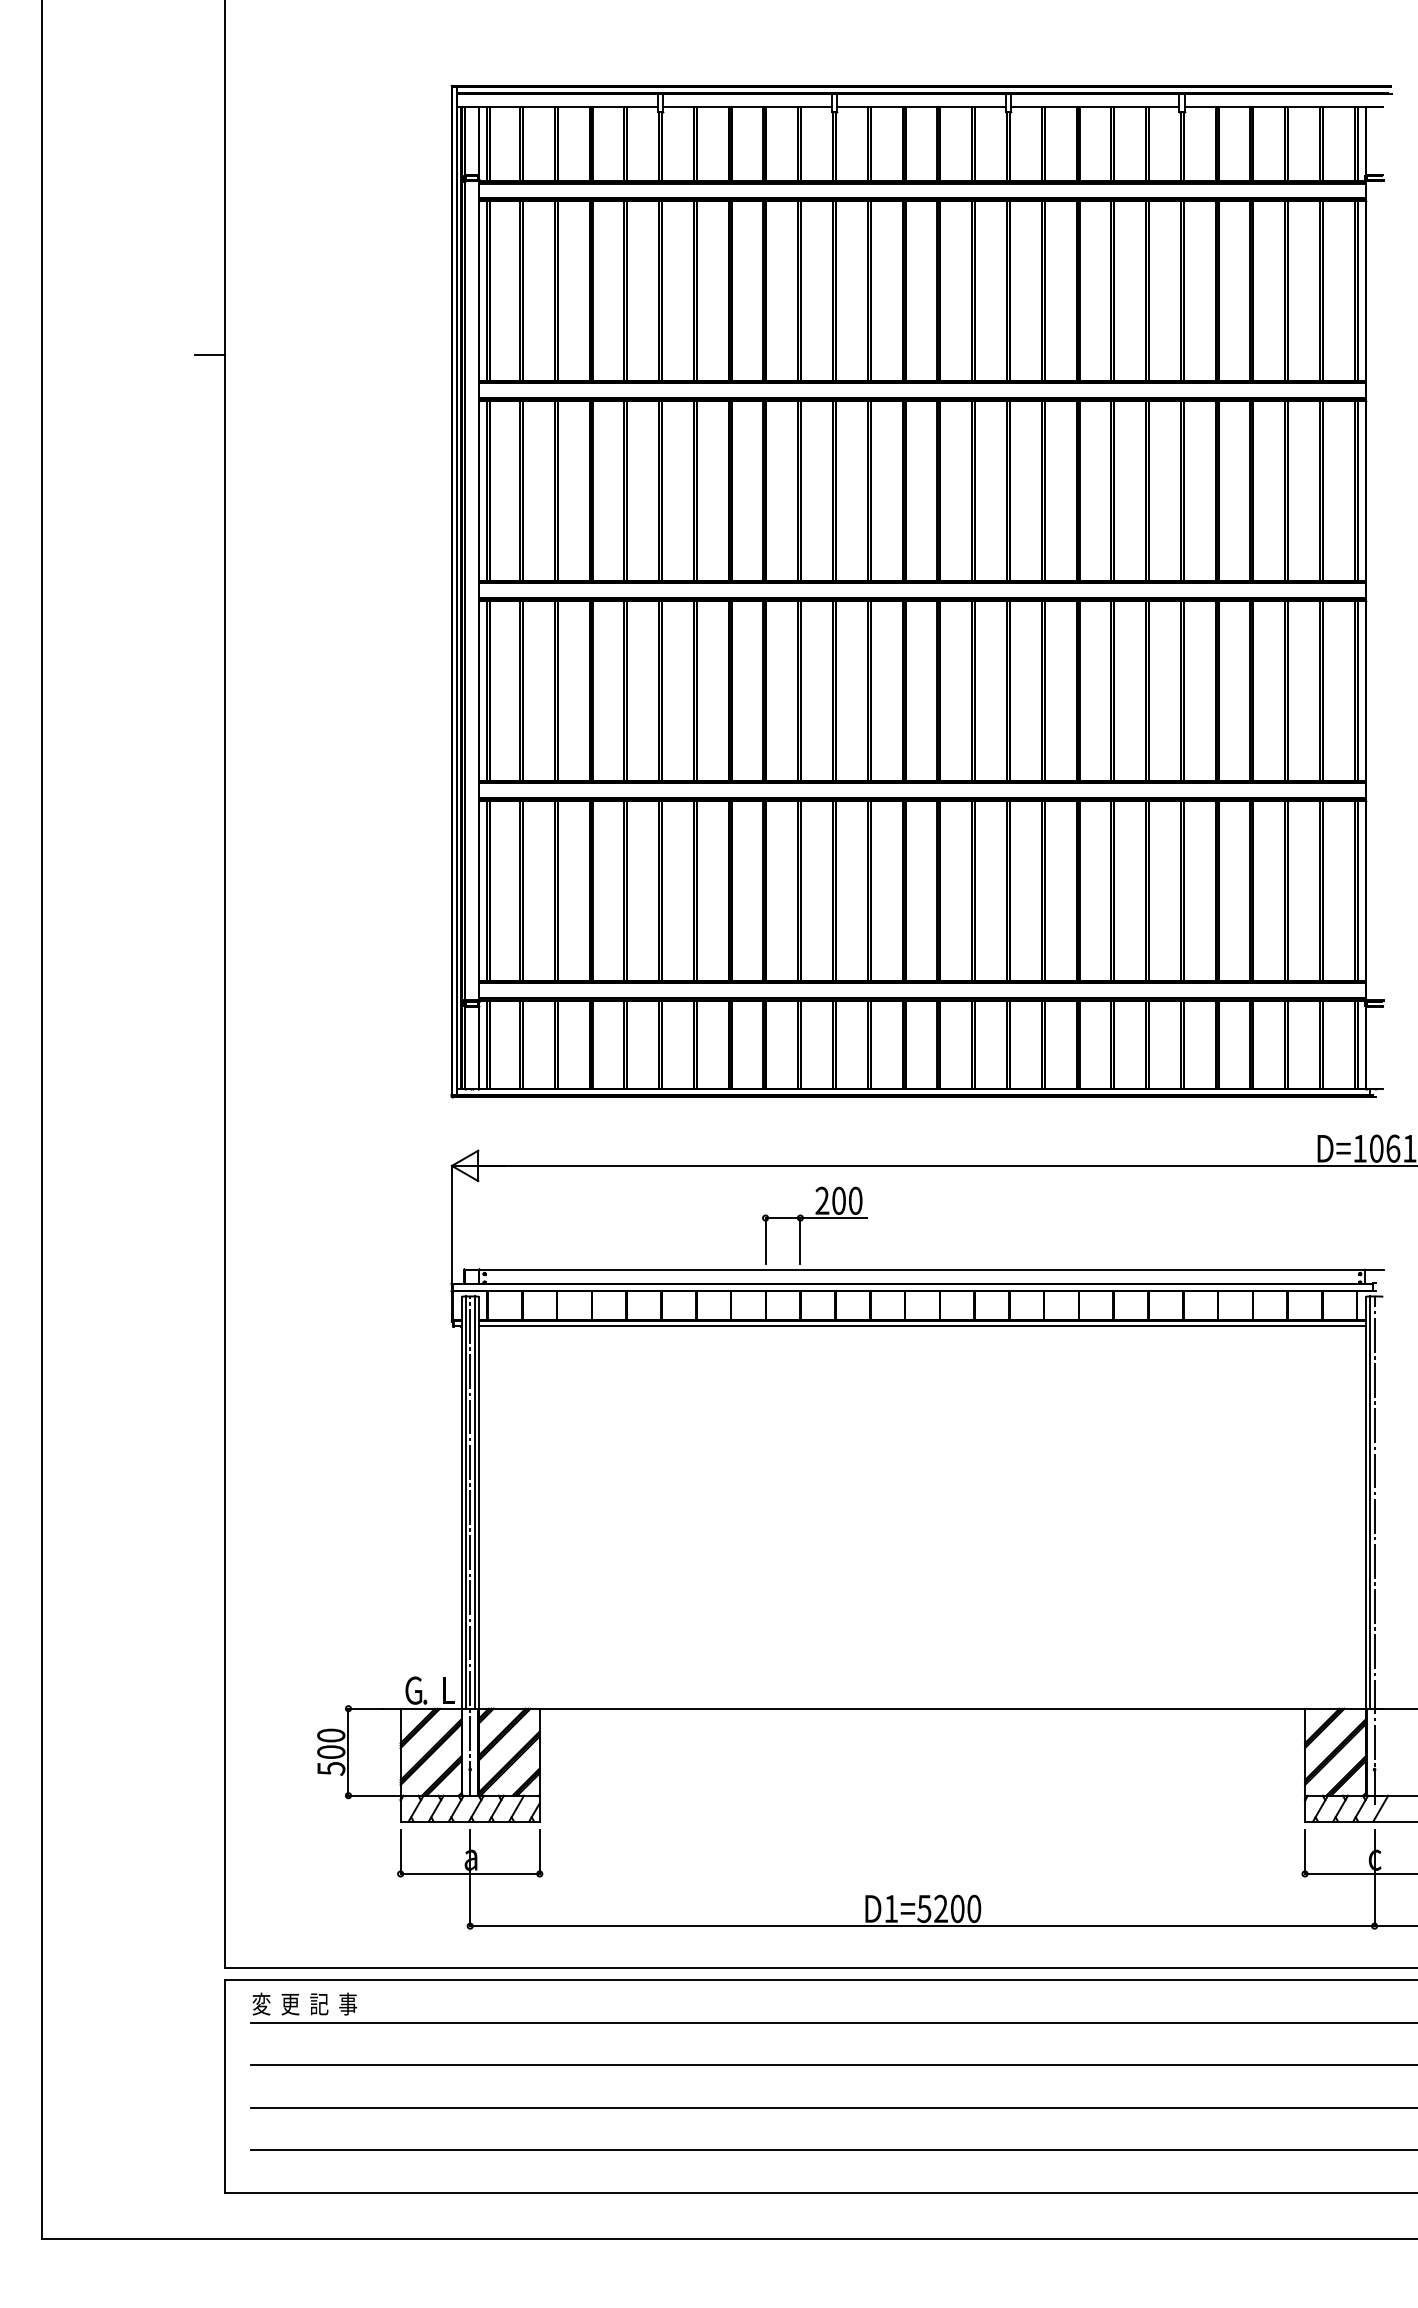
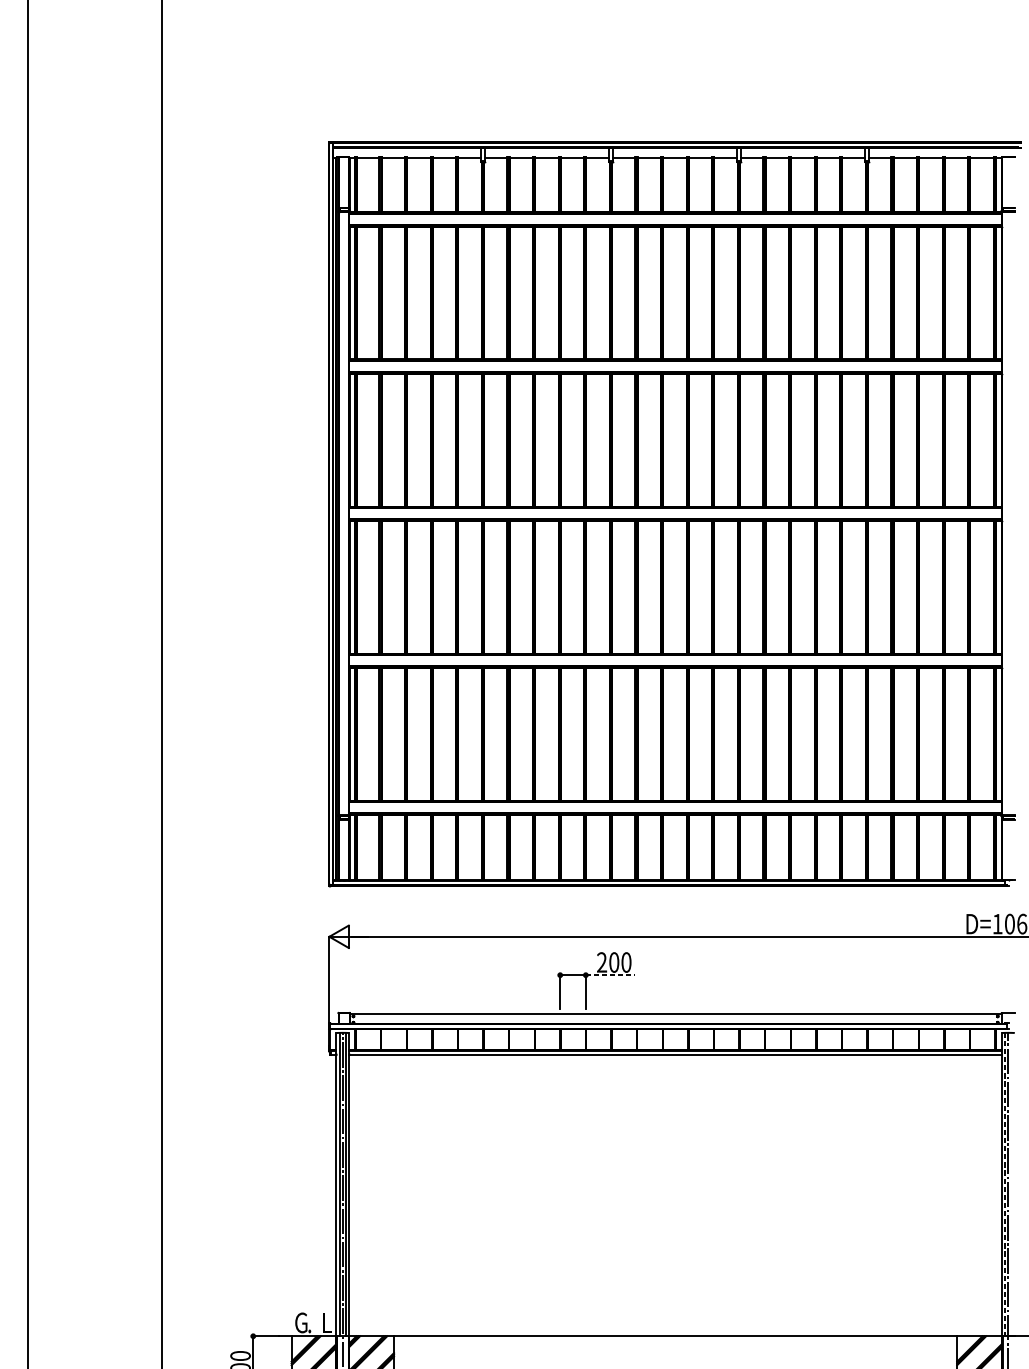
line: (209, 354) -> (150, 339), removed
line: (834, 1218) -> (610, 975), solid -> dashed
line: (1370, 1503) -> (1005, 1185), solid -> dashed

